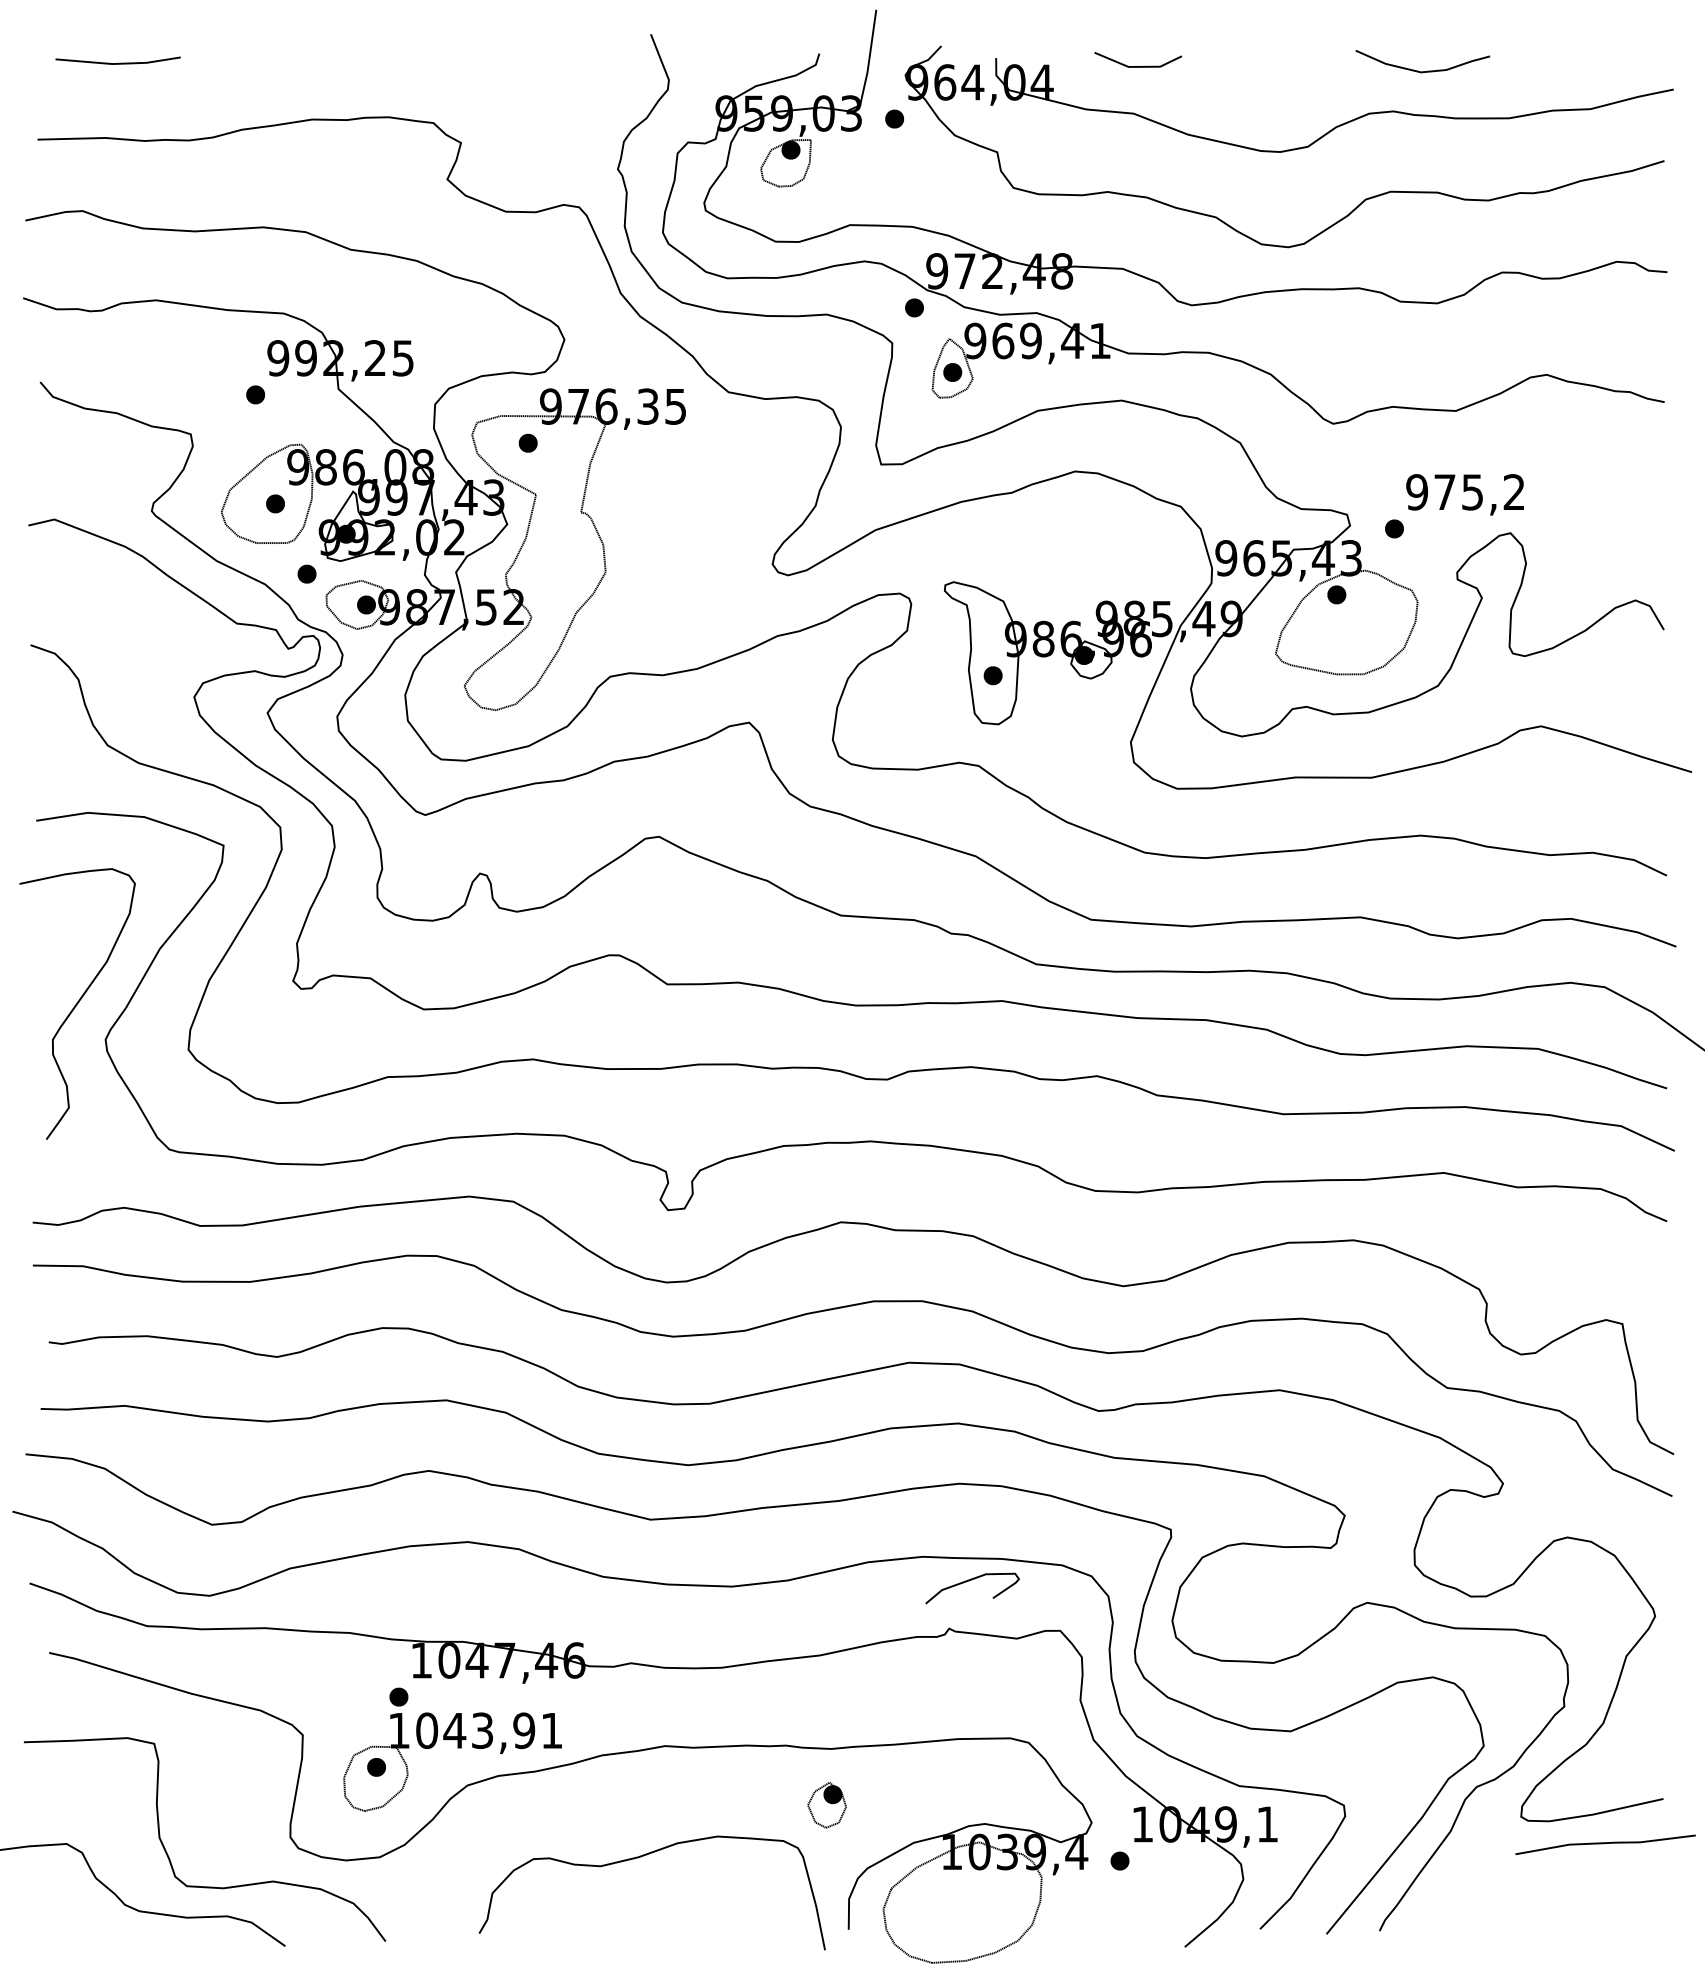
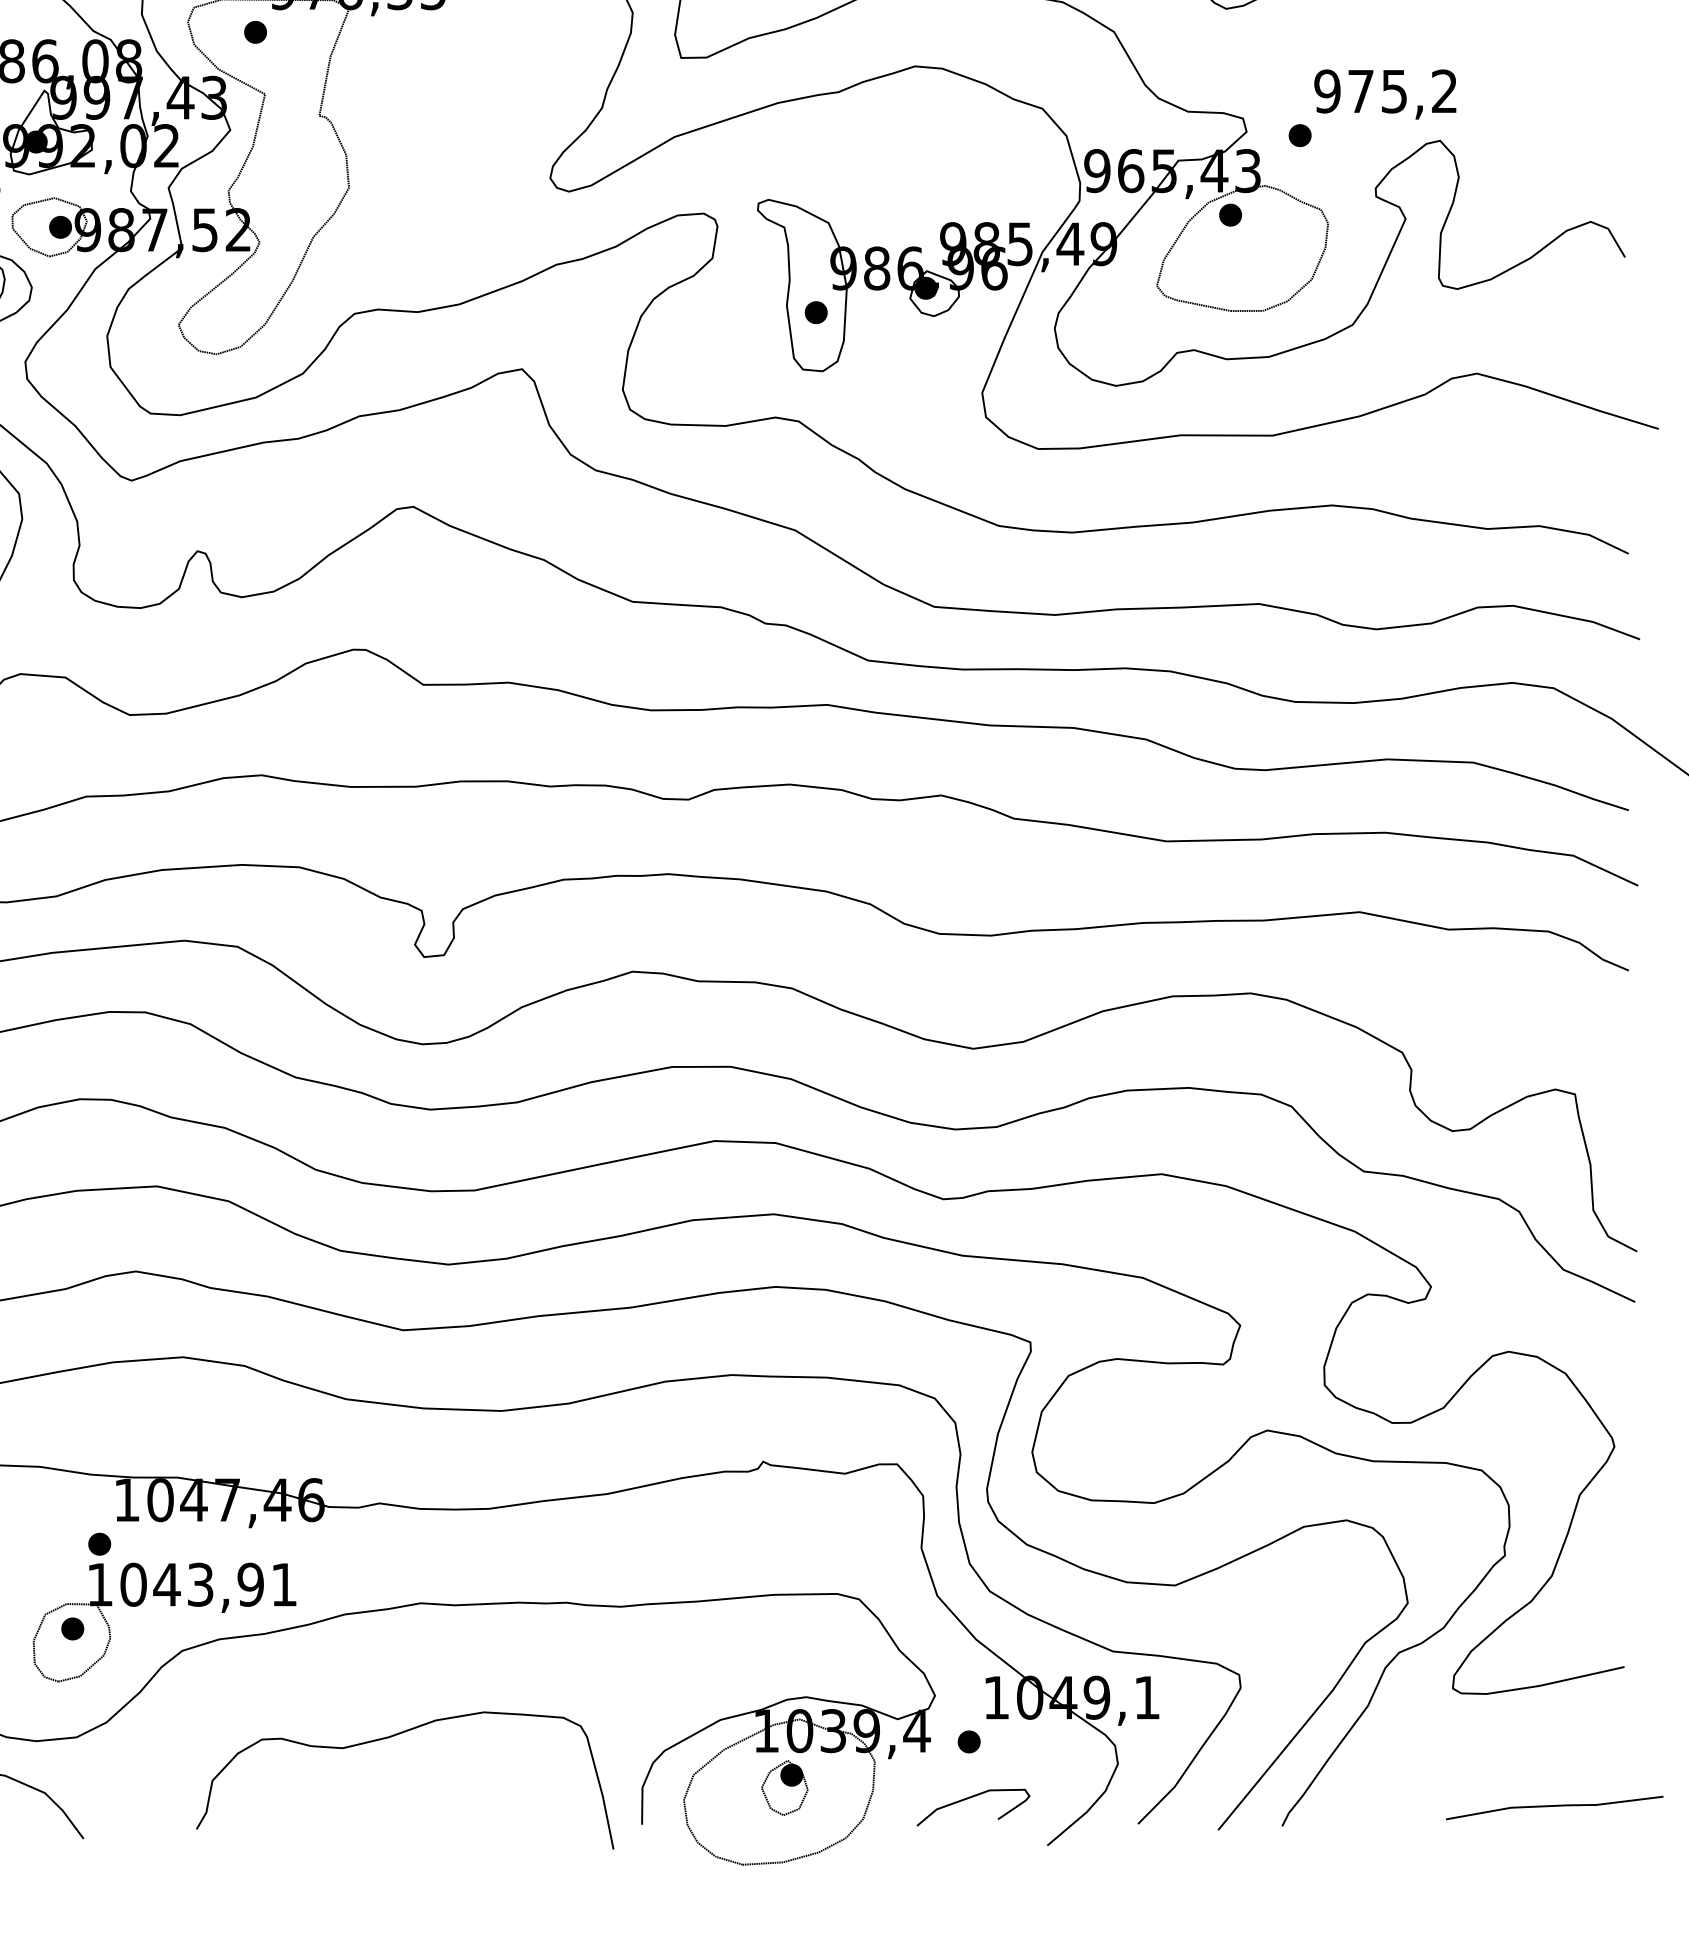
curve: (969, 1581) -> (969, 1799), moved
part: (826, 1805) -> (784, 1788), moved
line: (1605, 1843) -> (1554, 1806), moved

